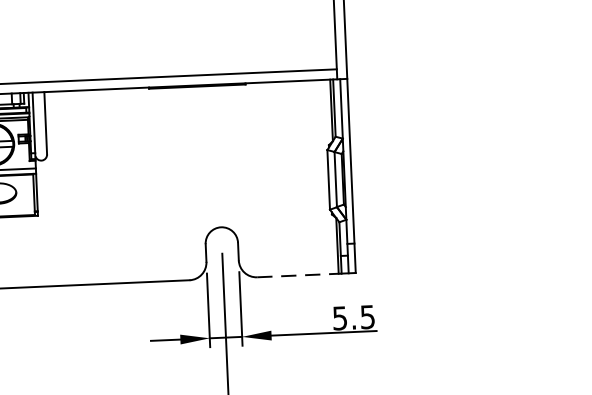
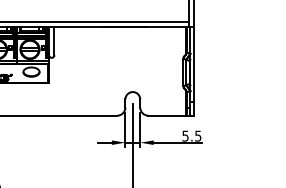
line: (301, 274) -> (168, 115), dashed -> solid

